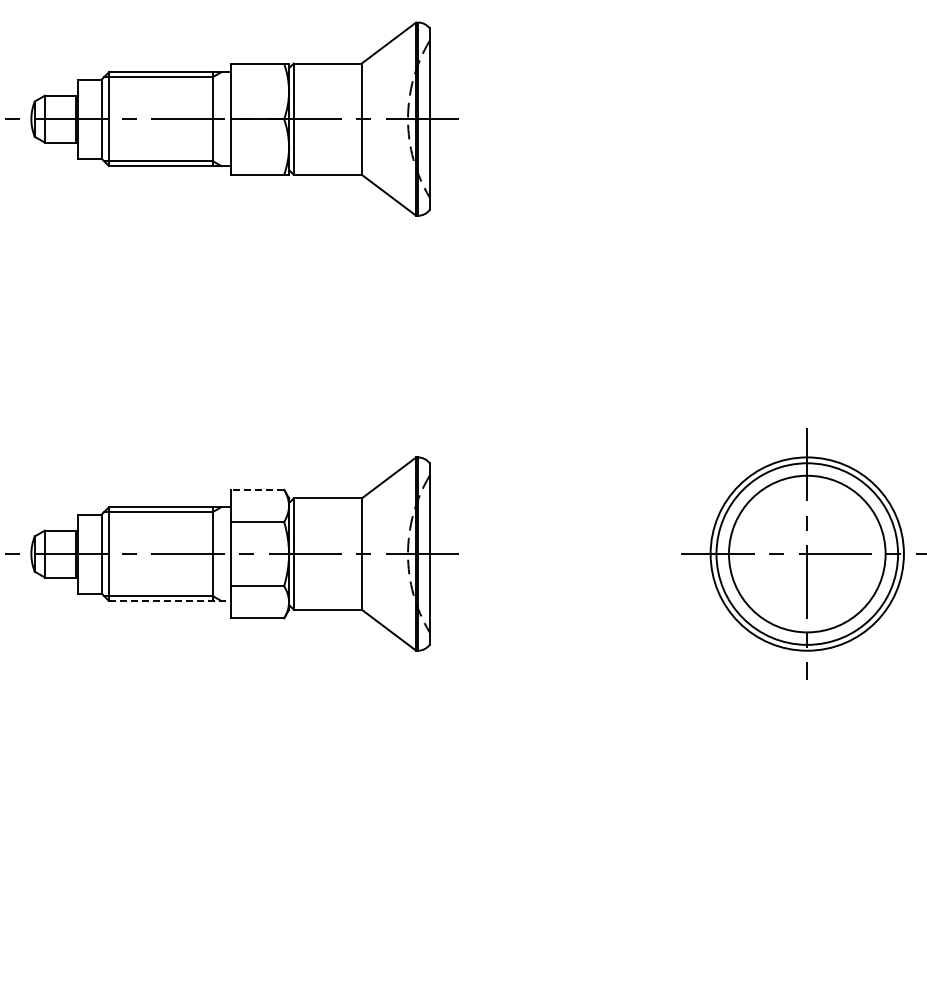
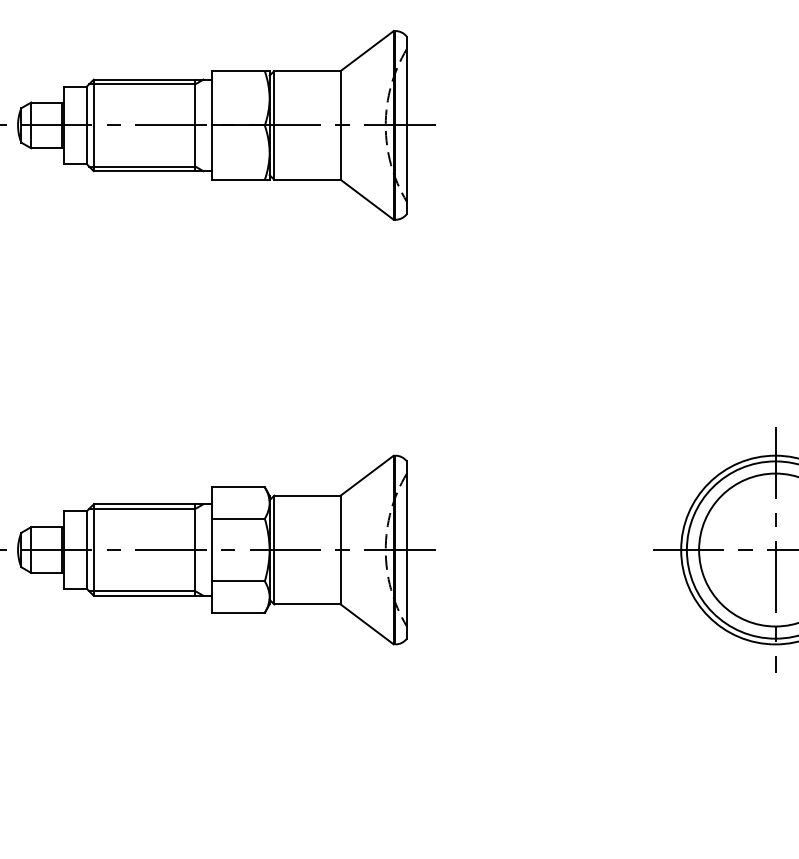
line: (257, 489) -> (238, 486), dashed -> solid
line: (169, 600) -> (152, 595), dashed -> solid

